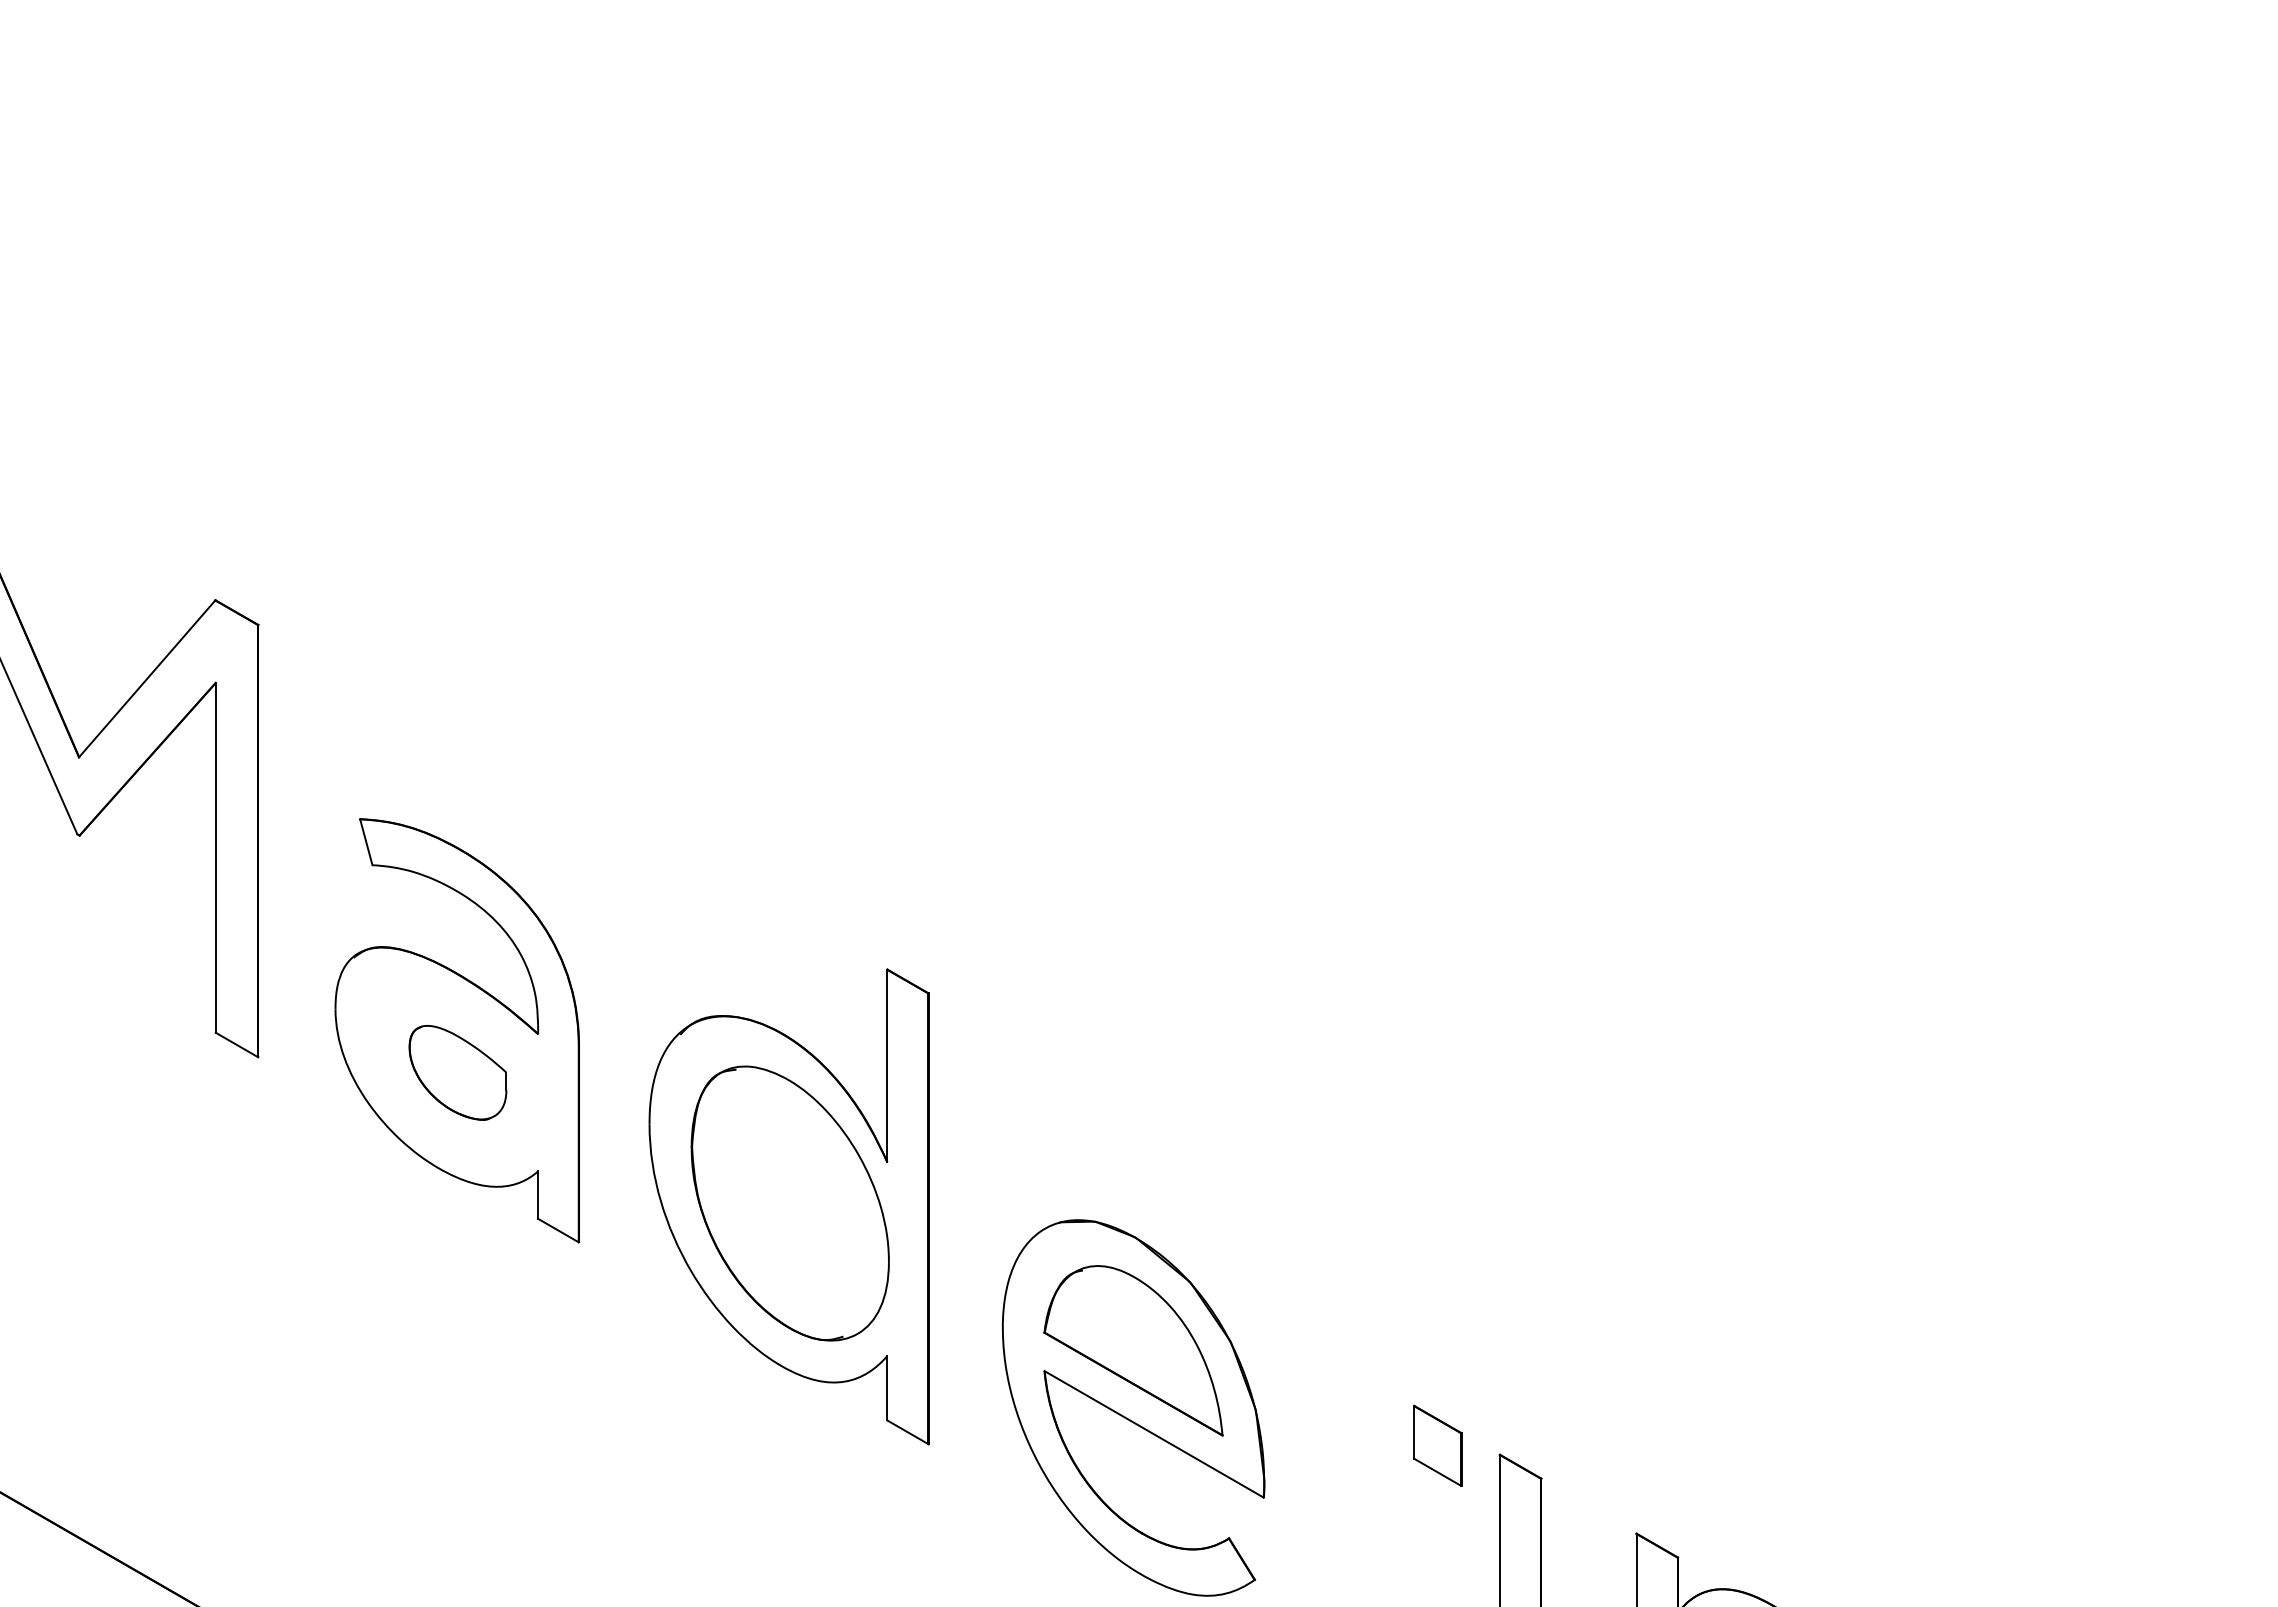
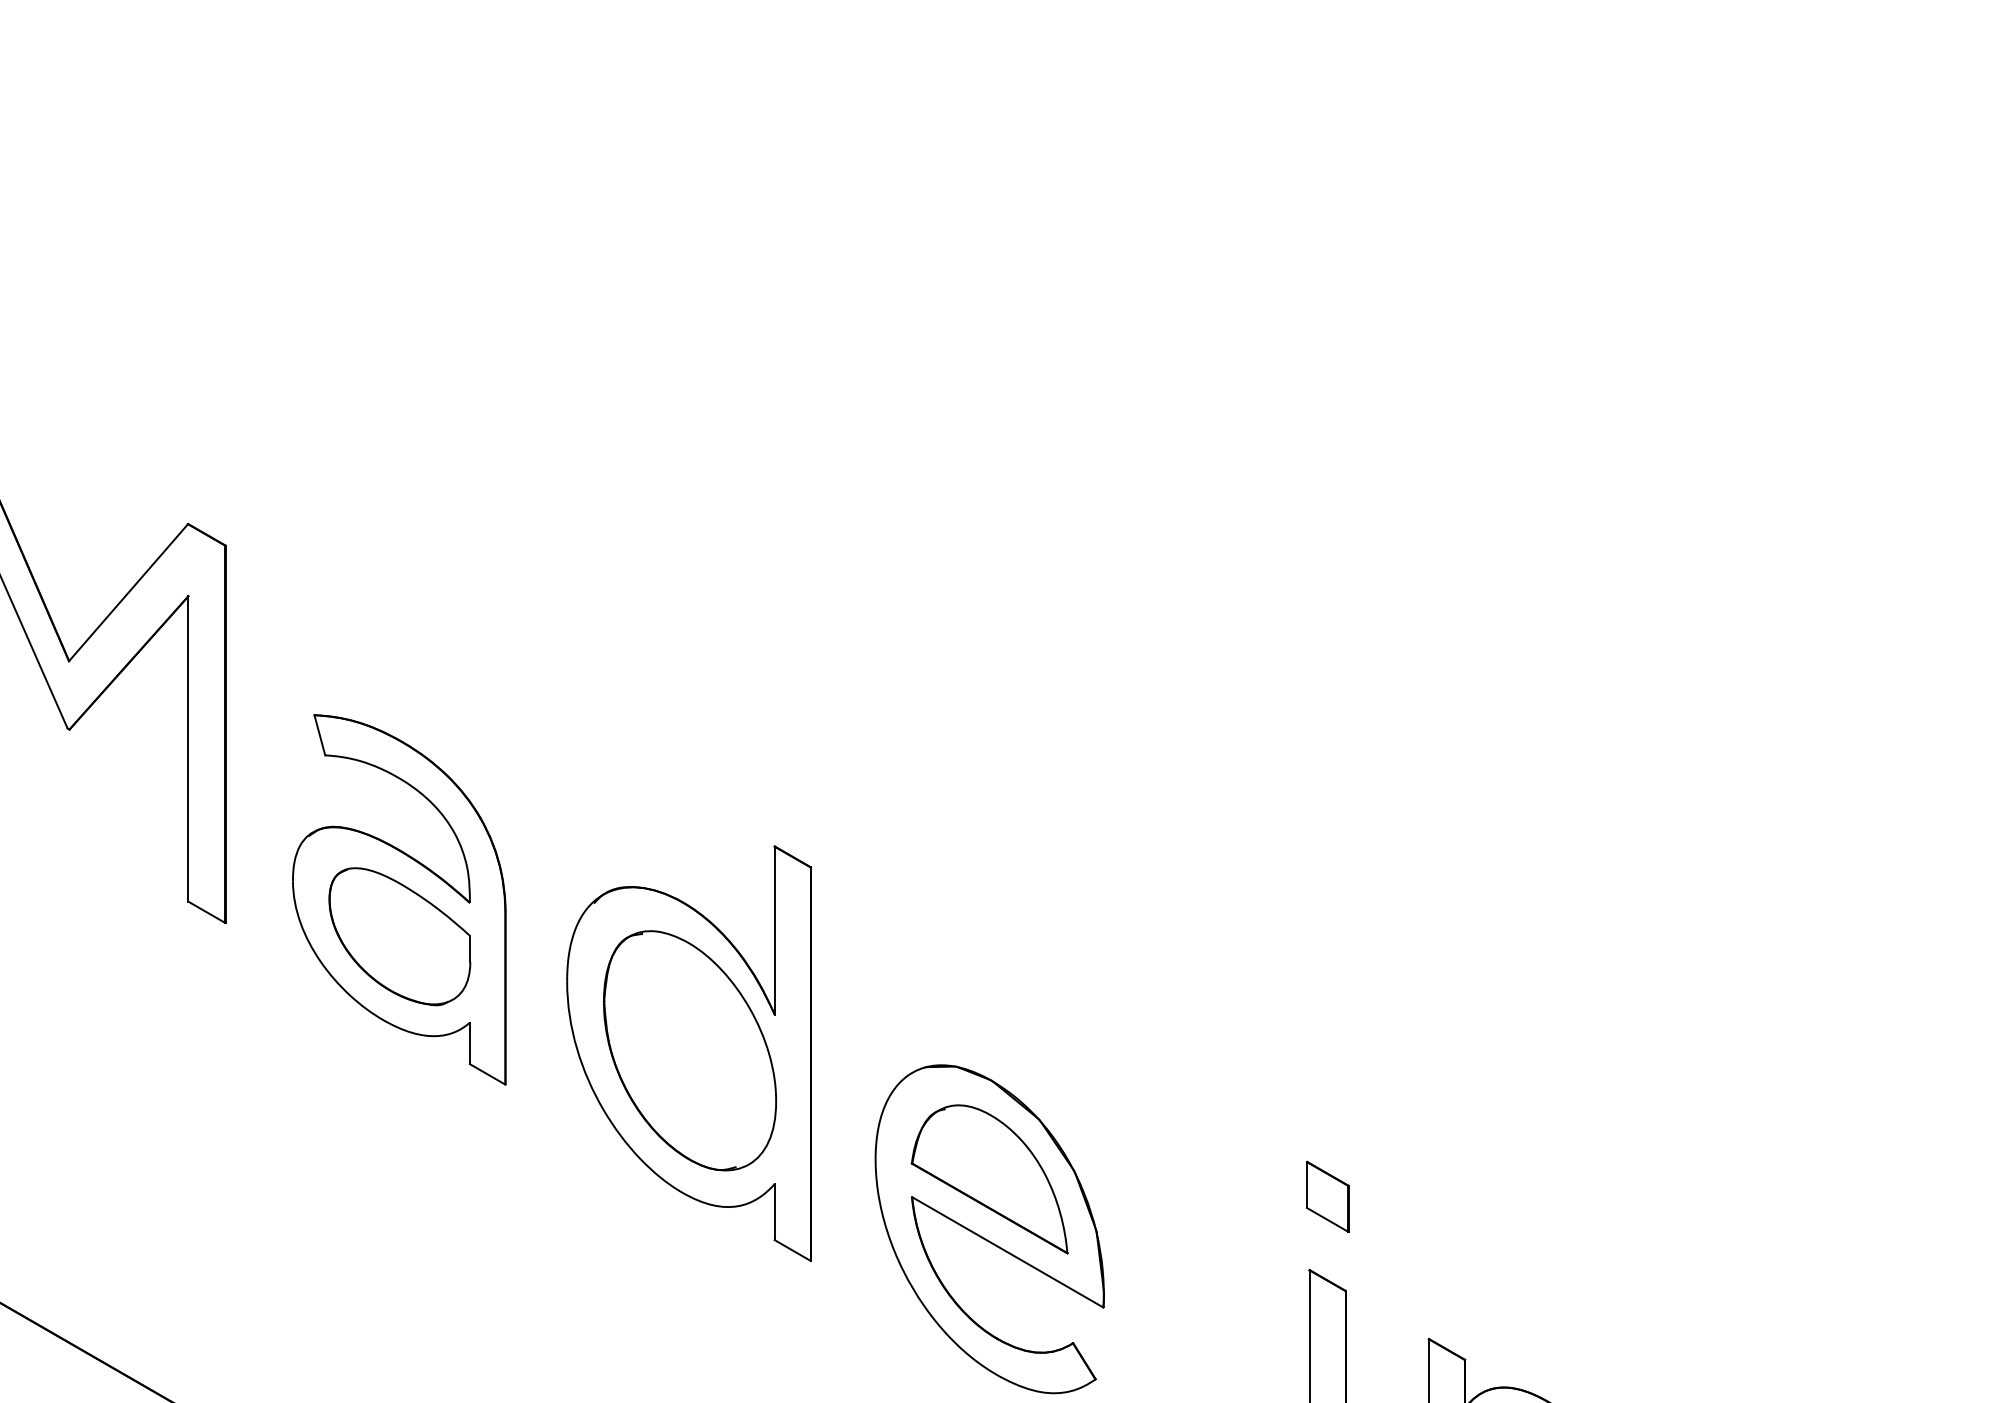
part: (457, 1072) -> (399, 936), size x1.67
part: (1437, 1445) -> (1327, 1196), moved

